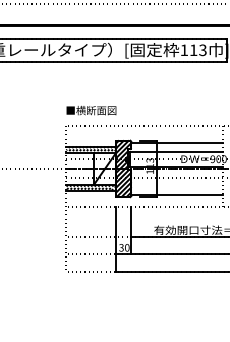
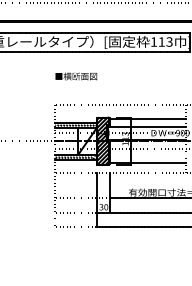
text: (91, 110) -> (76, 76), moved

